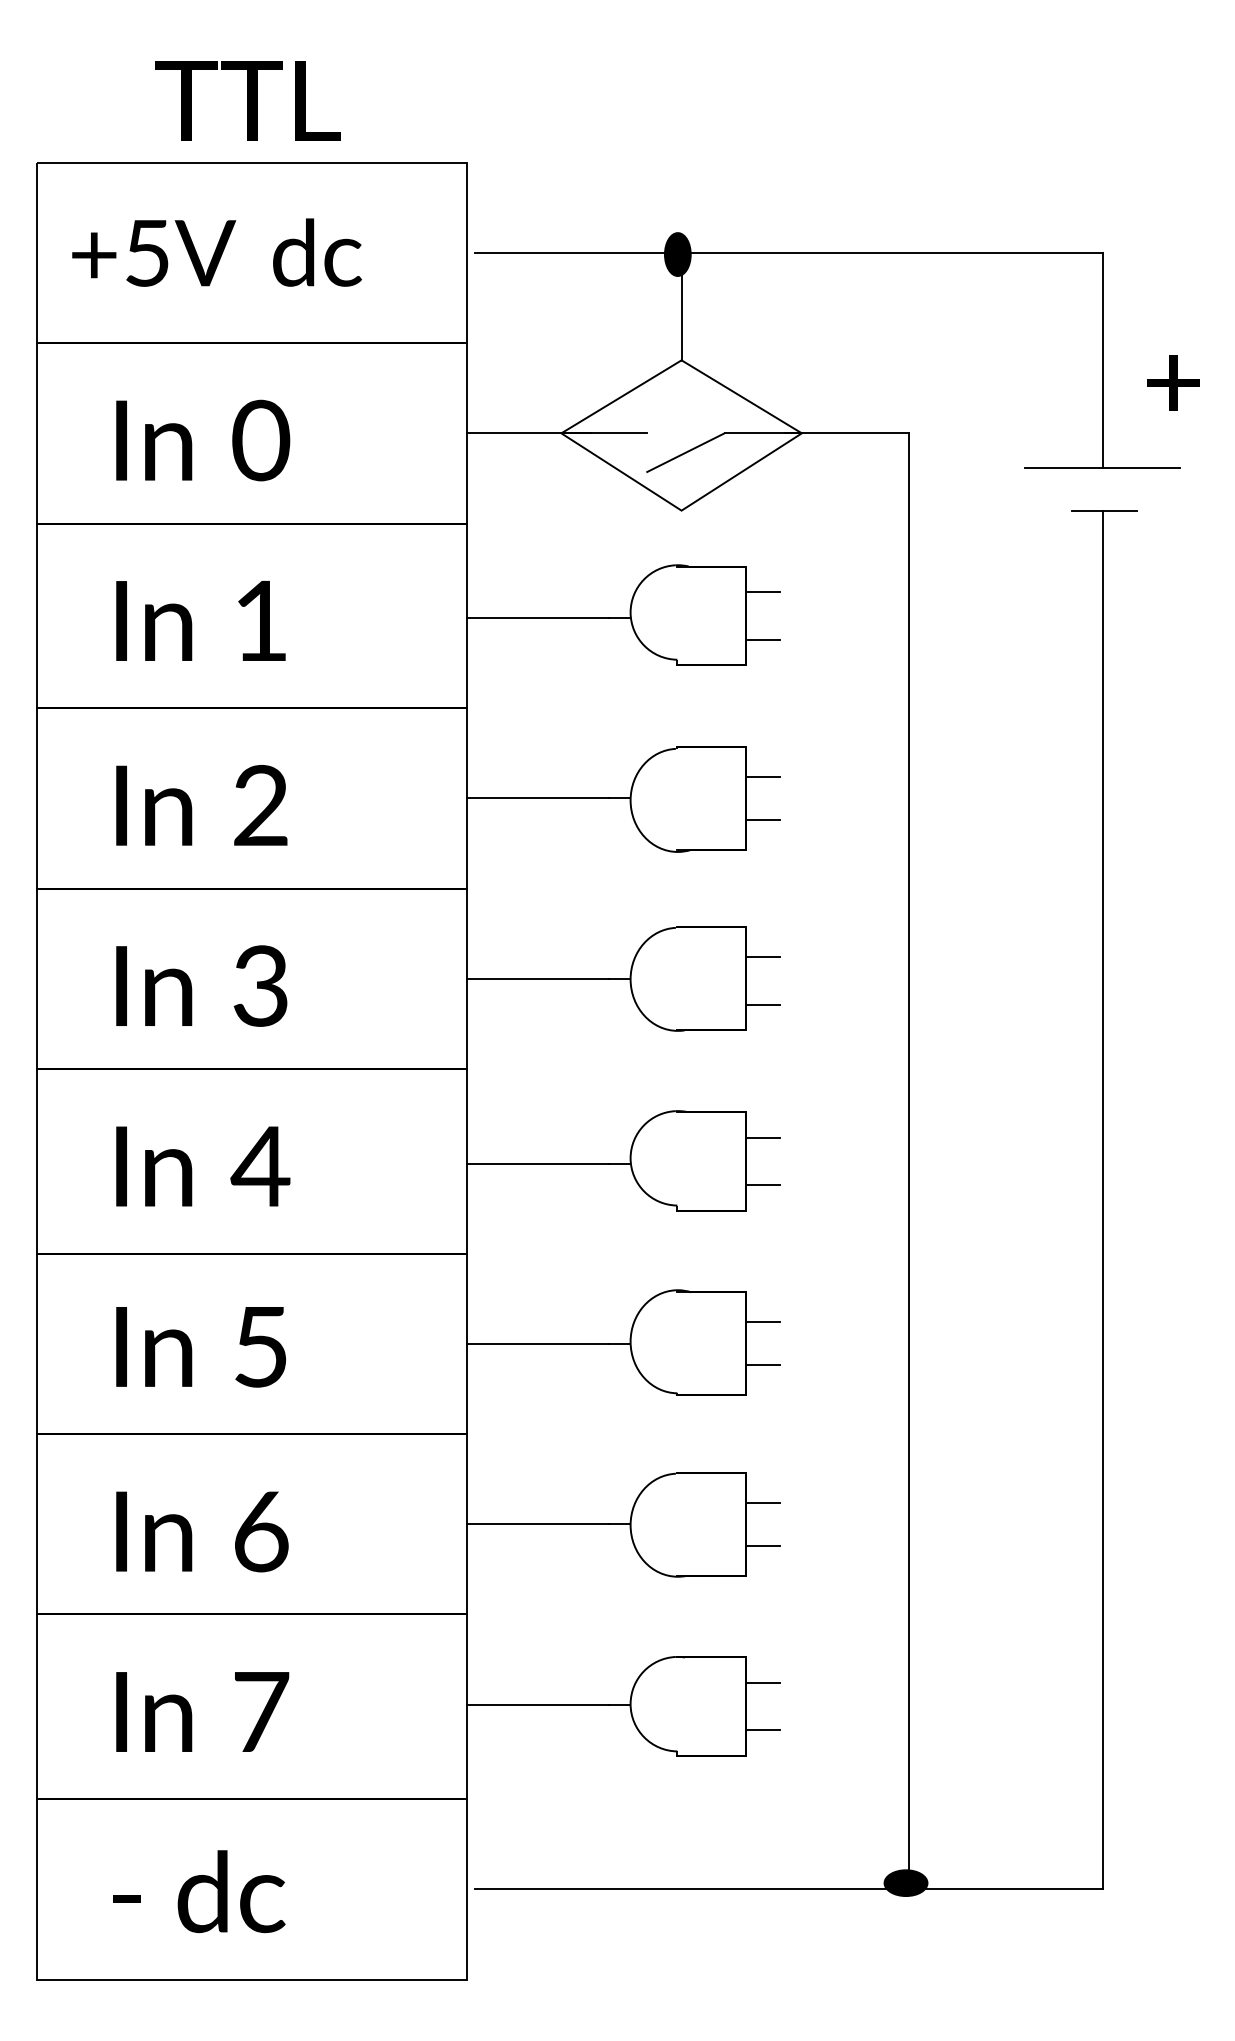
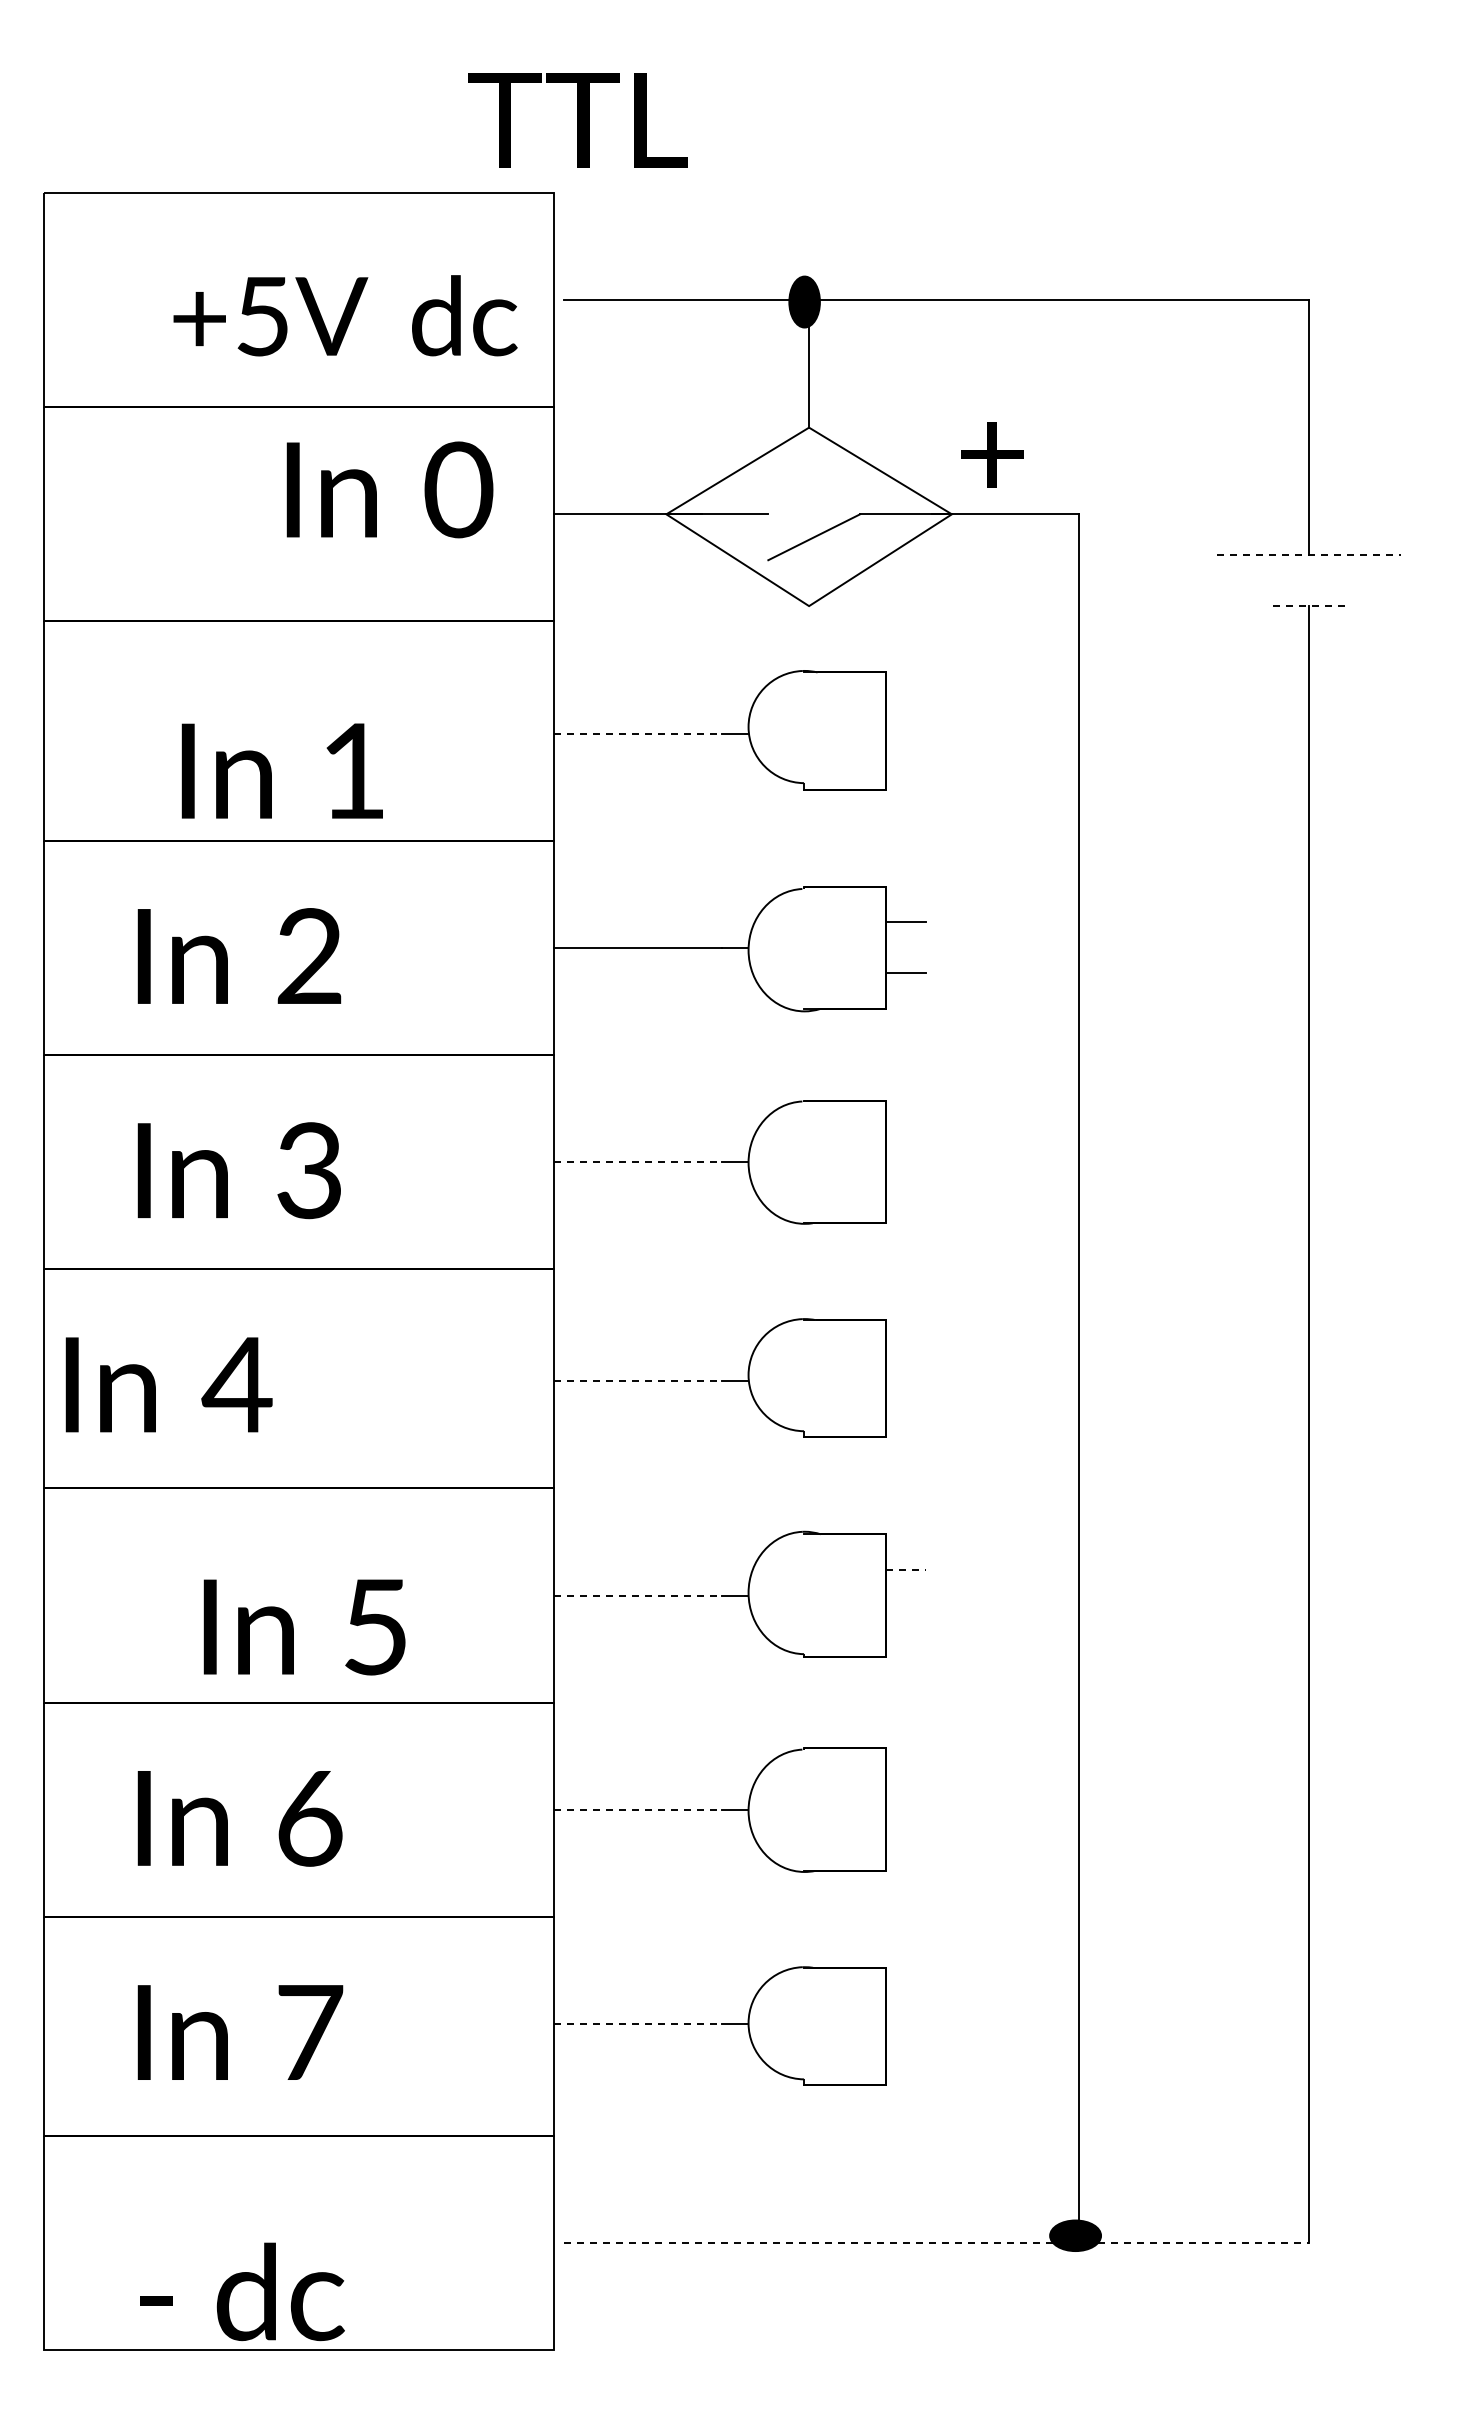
text: (247, 101) -> (577, 120), moved
text: (217, 252) -> (345, 315), moved
text: (1173, 382) -> (992, 454), moved
text: (202, 440) -> (389, 489), moved
line: (1102, 468) -> (1308, 555), solid -> dashed
line: (1104, 510) -> (1311, 606), solid -> dashed
line: (762, 592) -> (905, 703), removed
line: (537, 617) -> (638, 733), solid -> dashed
text: (200, 620) -> (281, 770), moved
line: (762, 639) -> (905, 759), removed
line: (762, 957) -> (905, 1136), removed
line: (537, 979) -> (638, 1162), solid -> dashed
line: (762, 1004) -> (905, 1192), removed
line: (762, 1137) -> (905, 1350), removed
line: (537, 1163) -> (638, 1381), solid -> dashed
text: (202, 1166) -> (168, 1384), moved
line: (762, 1184) -> (905, 1406), removed
line: (763, 1322) -> (906, 1570), solid -> dashed
line: (537, 1343) -> (638, 1595), solid -> dashed
text: (201, 1347) -> (304, 1627), moved
line: (762, 1365) -> (905, 1621), removed
line: (762, 1503) -> (905, 1784), removed
line: (537, 1524) -> (638, 1809), solid -> dashed
line: (762, 1546) -> (905, 1835), removed
line: (762, 1683) -> (905, 1998), removed
line: (537, 1704) -> (638, 2023), solid -> dashed
line: (762, 1730) -> (905, 2054), removed
line: (789, 1889) -> (937, 2243), solid -> dashed
text: (199, 1891) -> (242, 2291), moved

